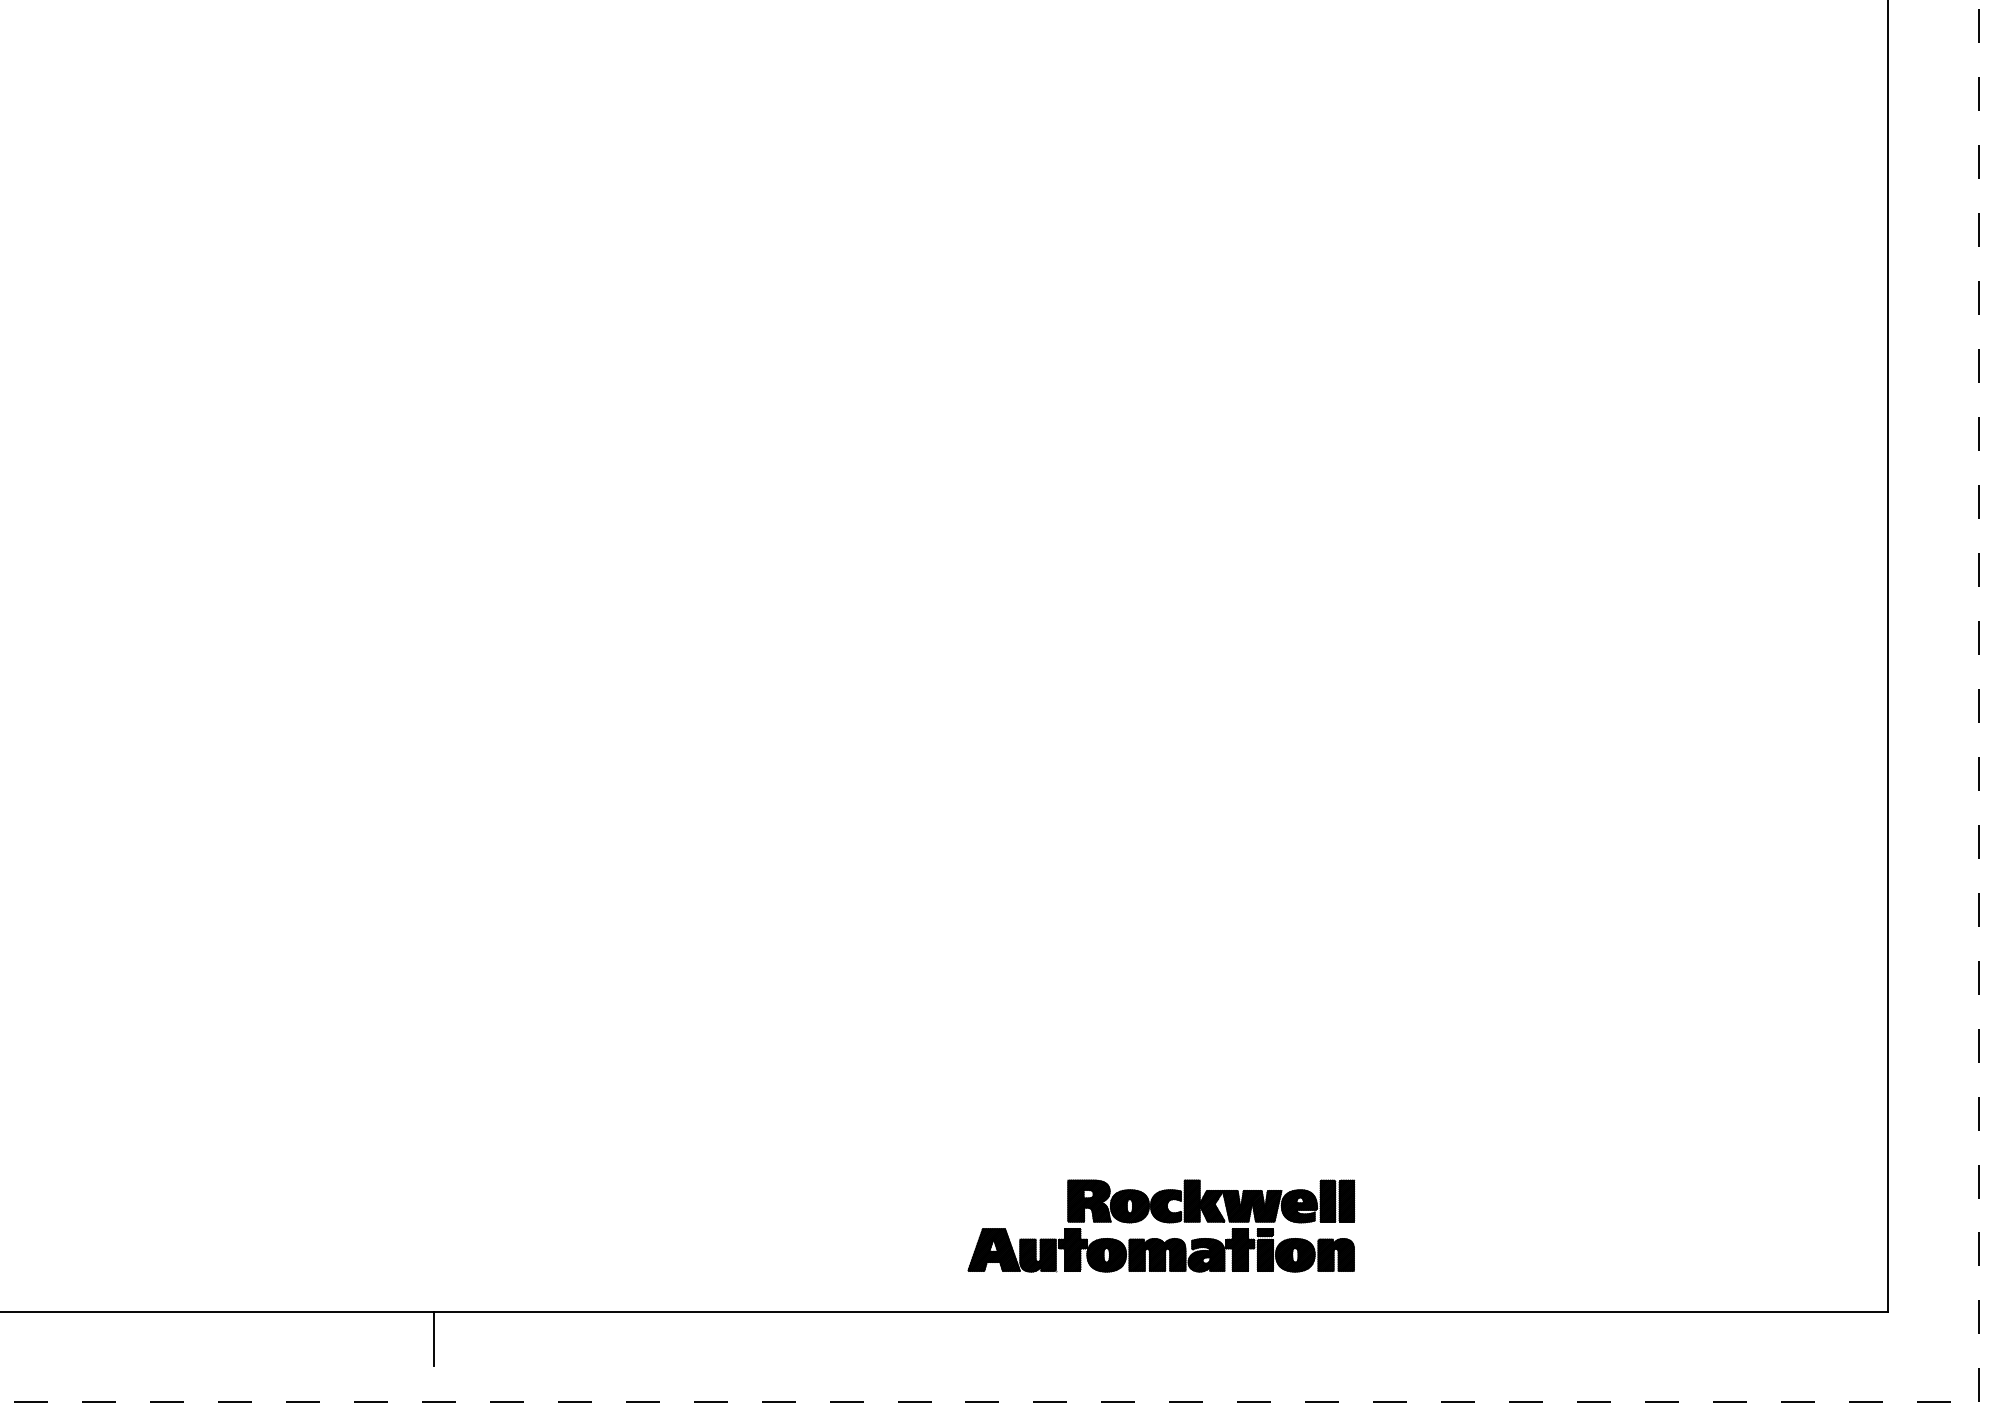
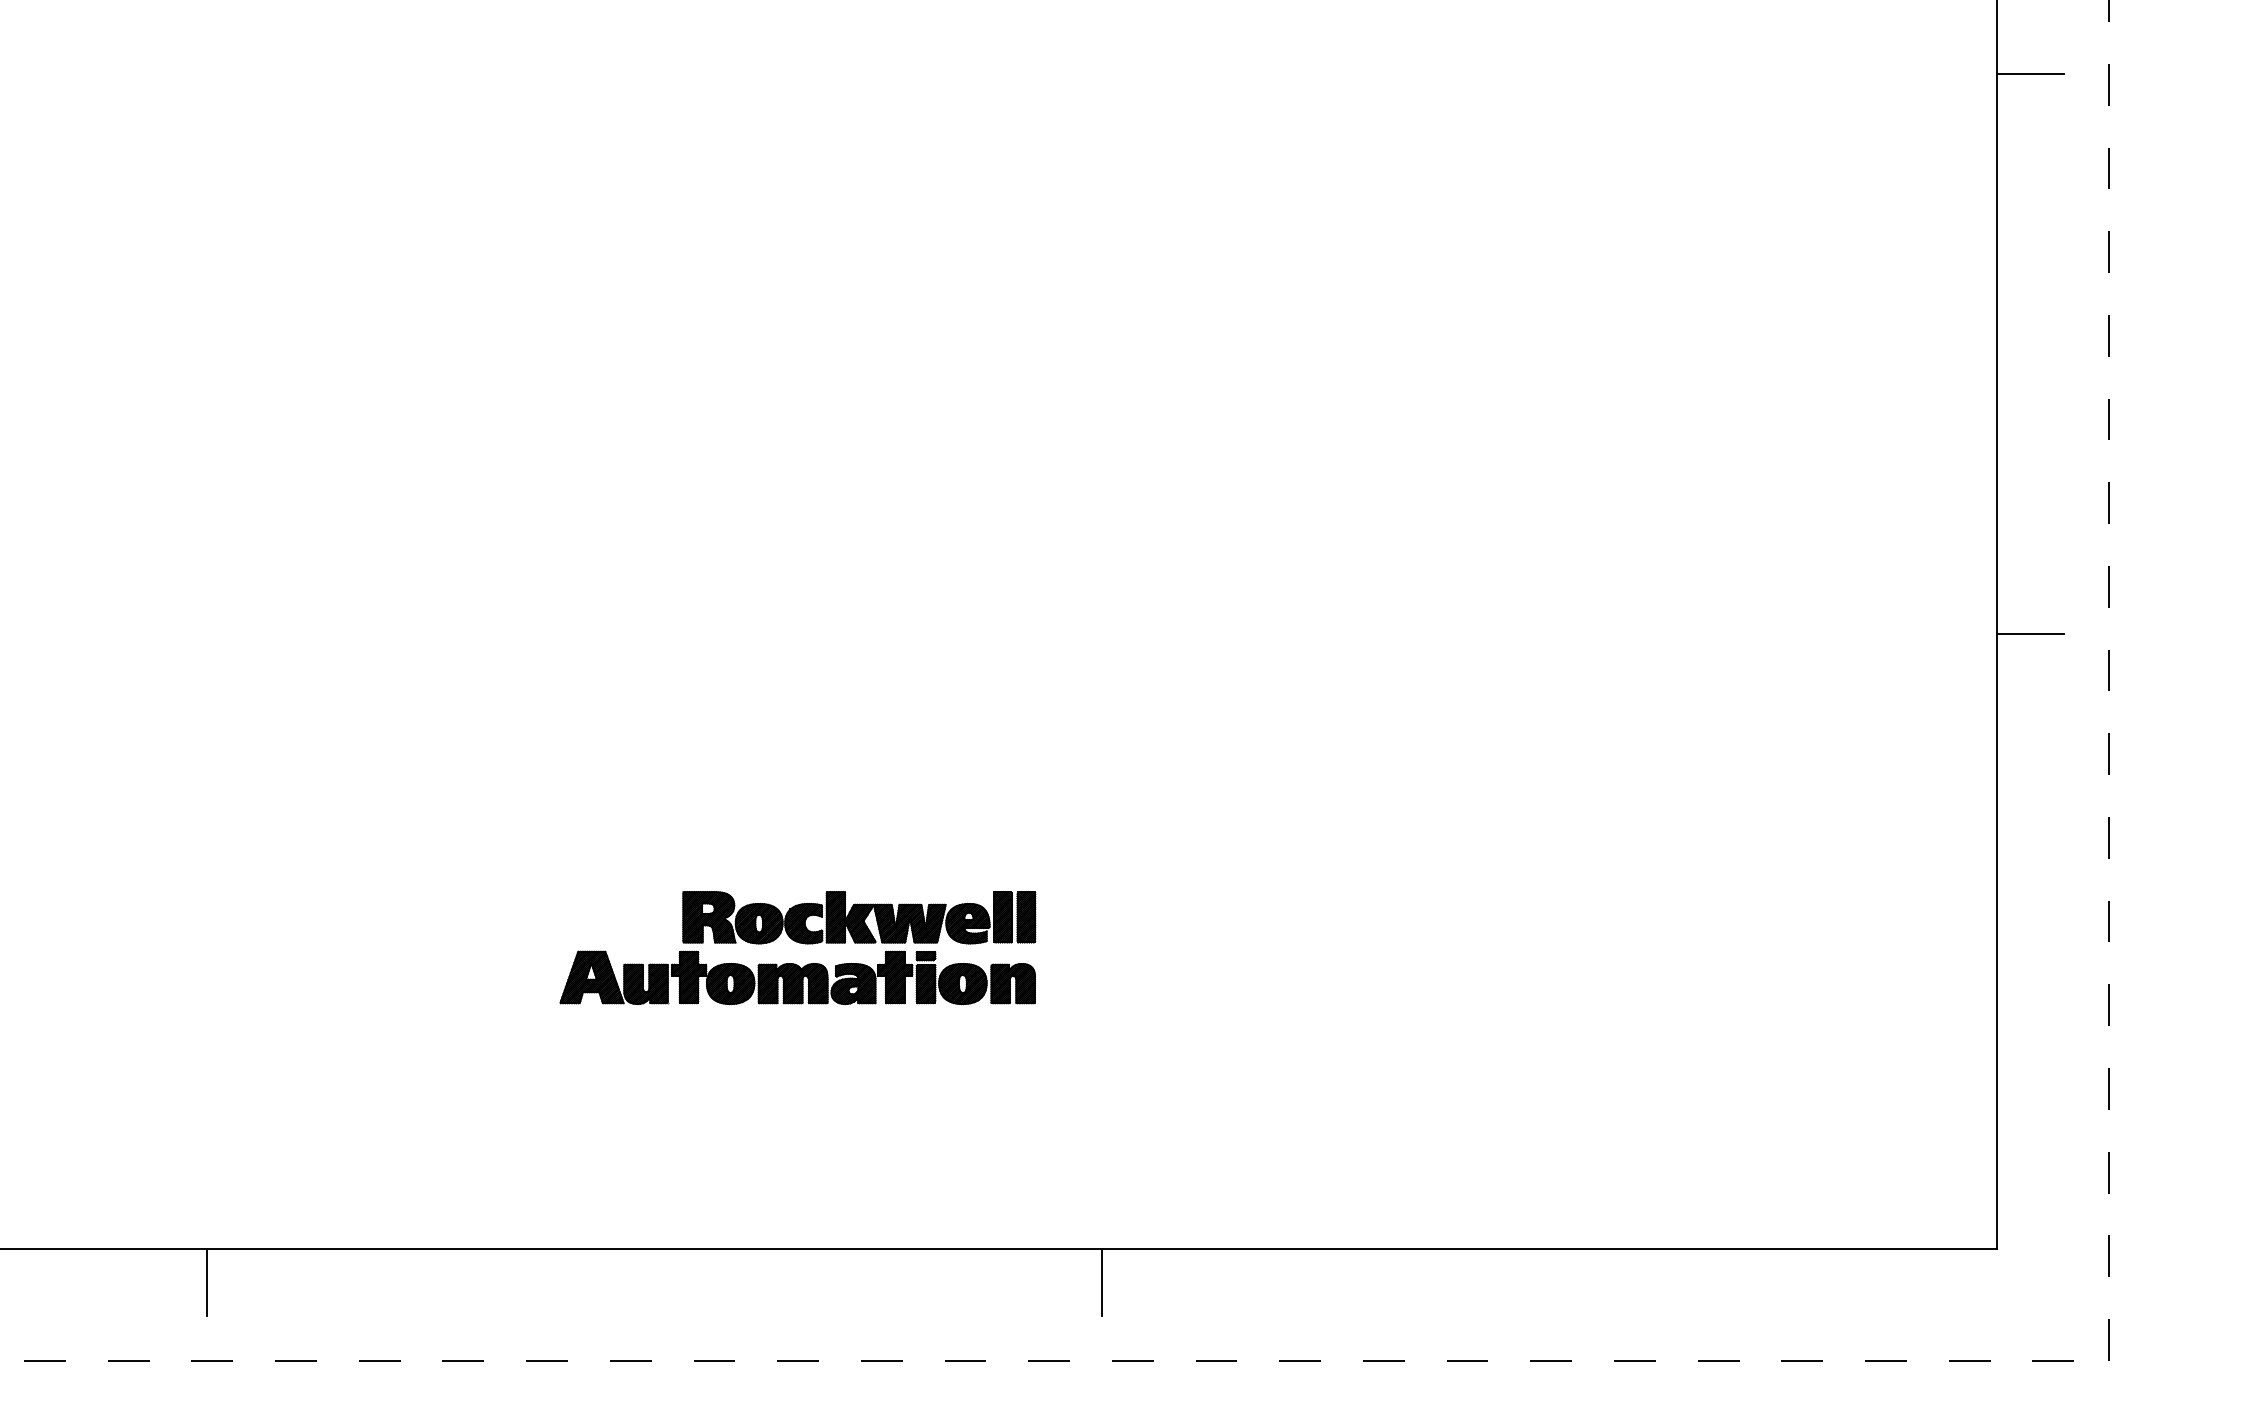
line: (1914, 357) -> (2029, 74), added
line: (1914, 811) -> (2029, 633), added
part: (1161, 1225) -> (798, 947), moved
line: (1160, 1338) -> (1101, 1282), added

